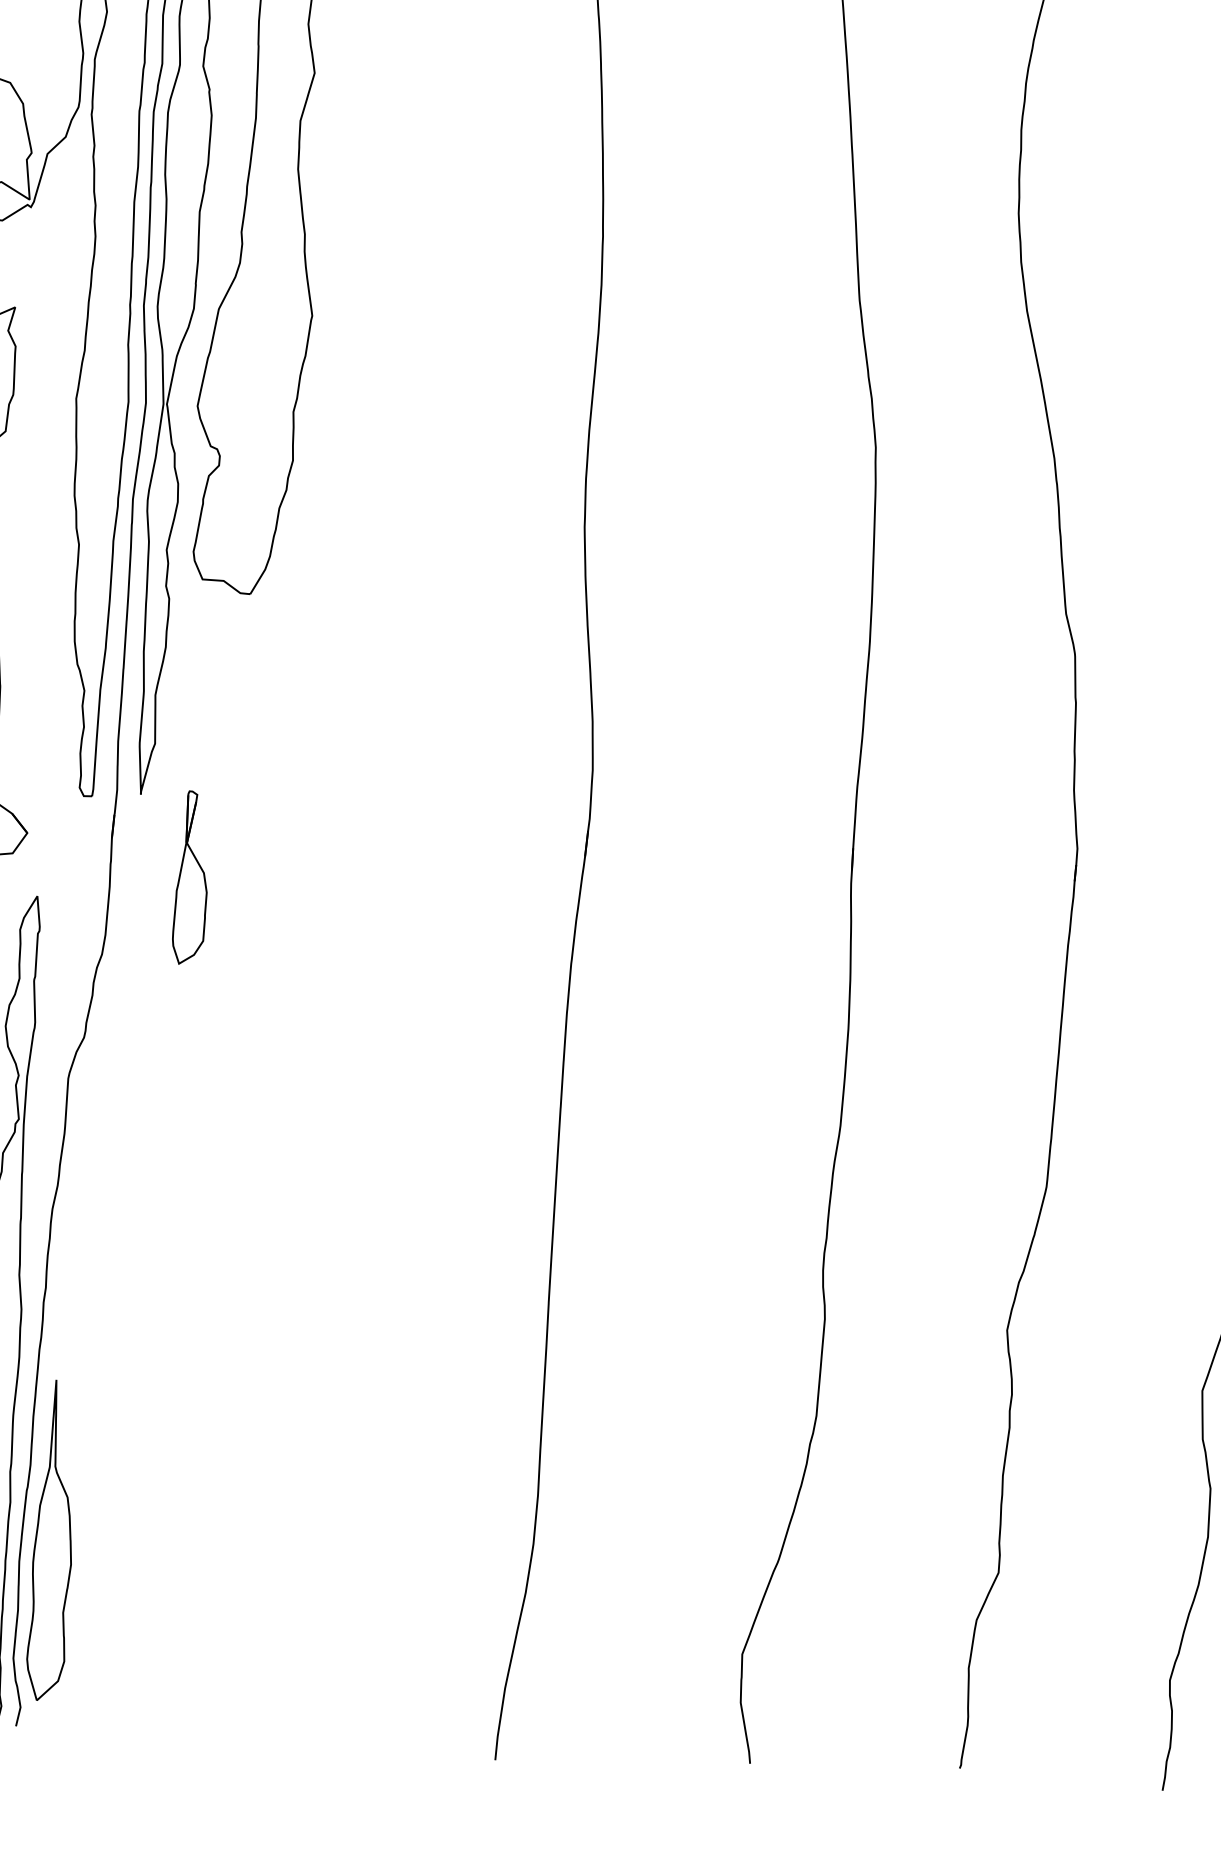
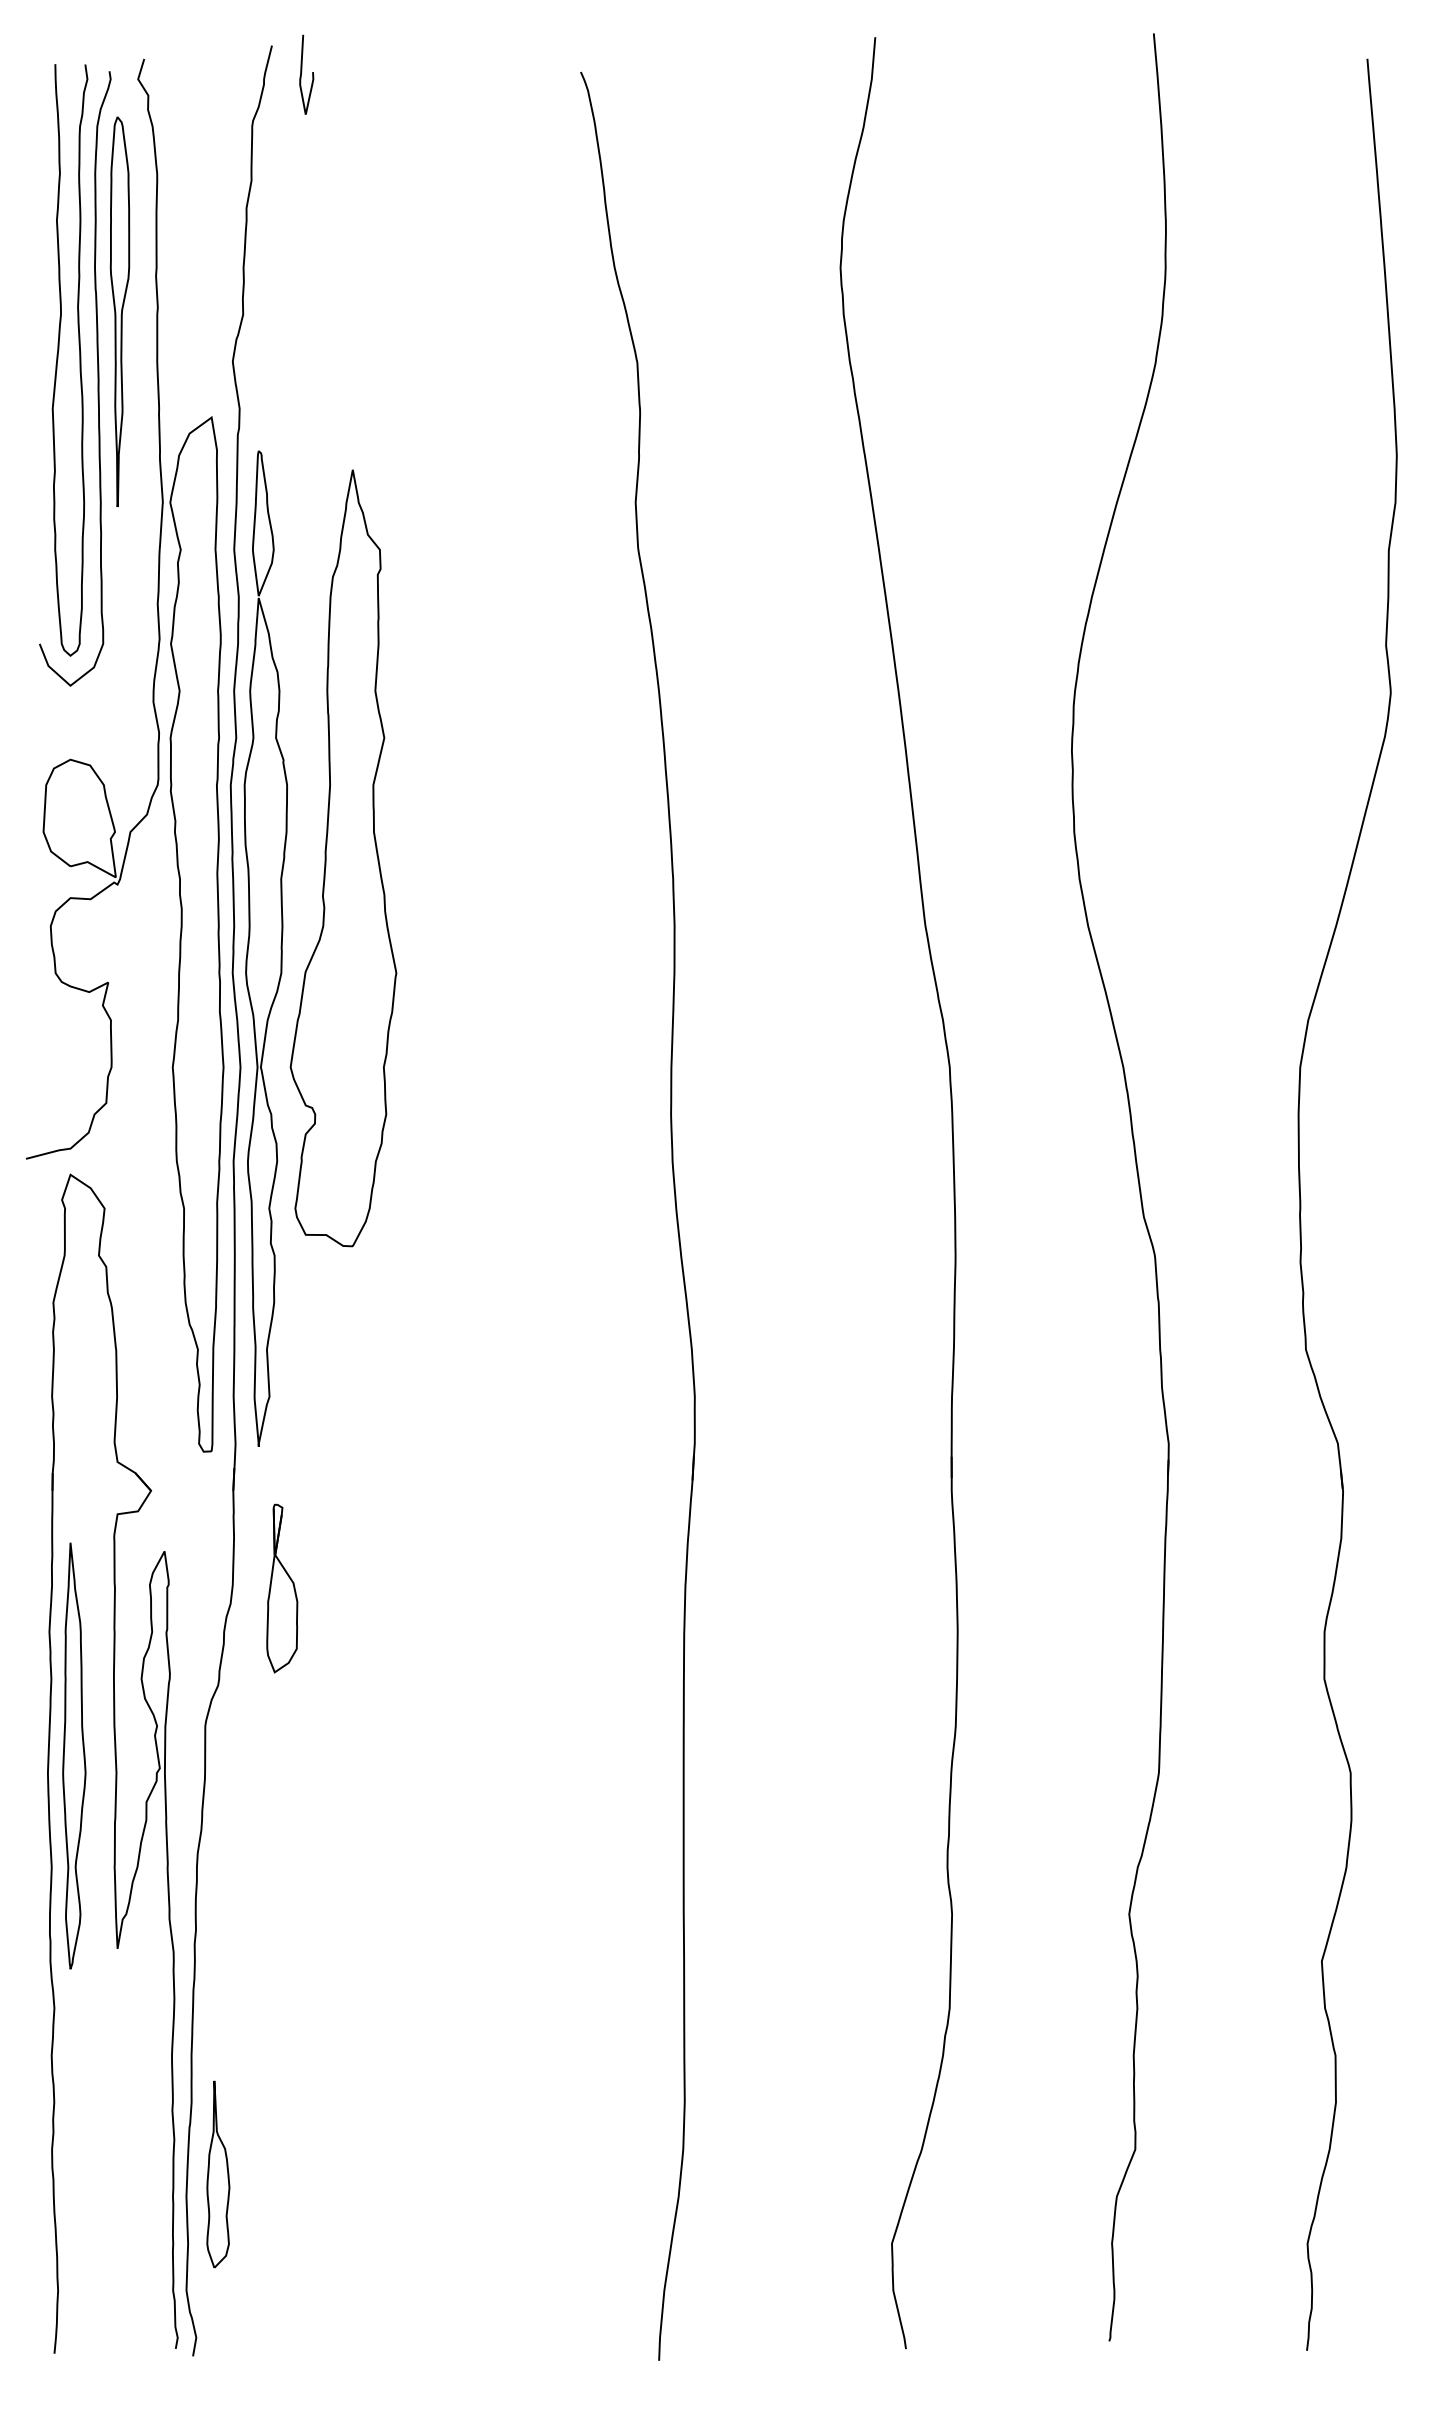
part: (192, 877) -> (282, 1588), moved
part: (53, 1540) -> (218, 2174), size x0.6

